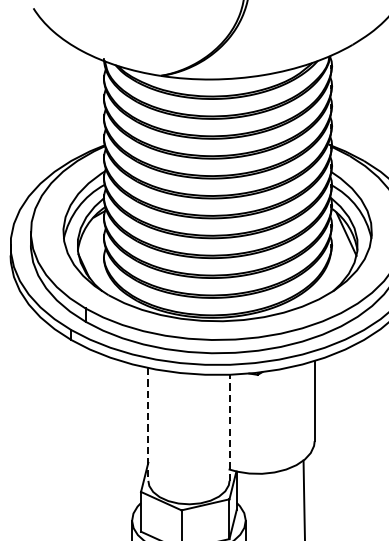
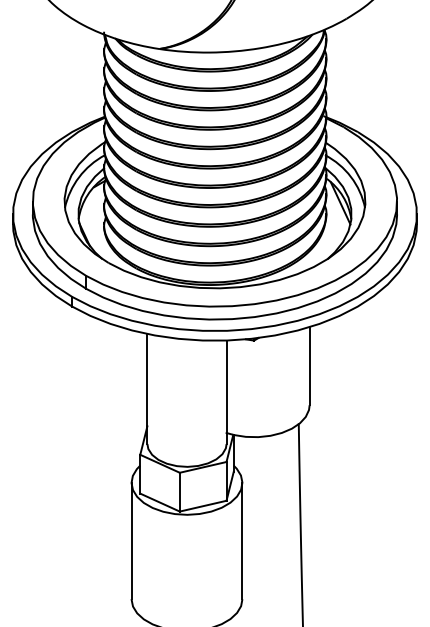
line: (148, 424) -> (147, 389), dashed -> solid
line: (229, 428) -> (226, 392), dashed -> solid

